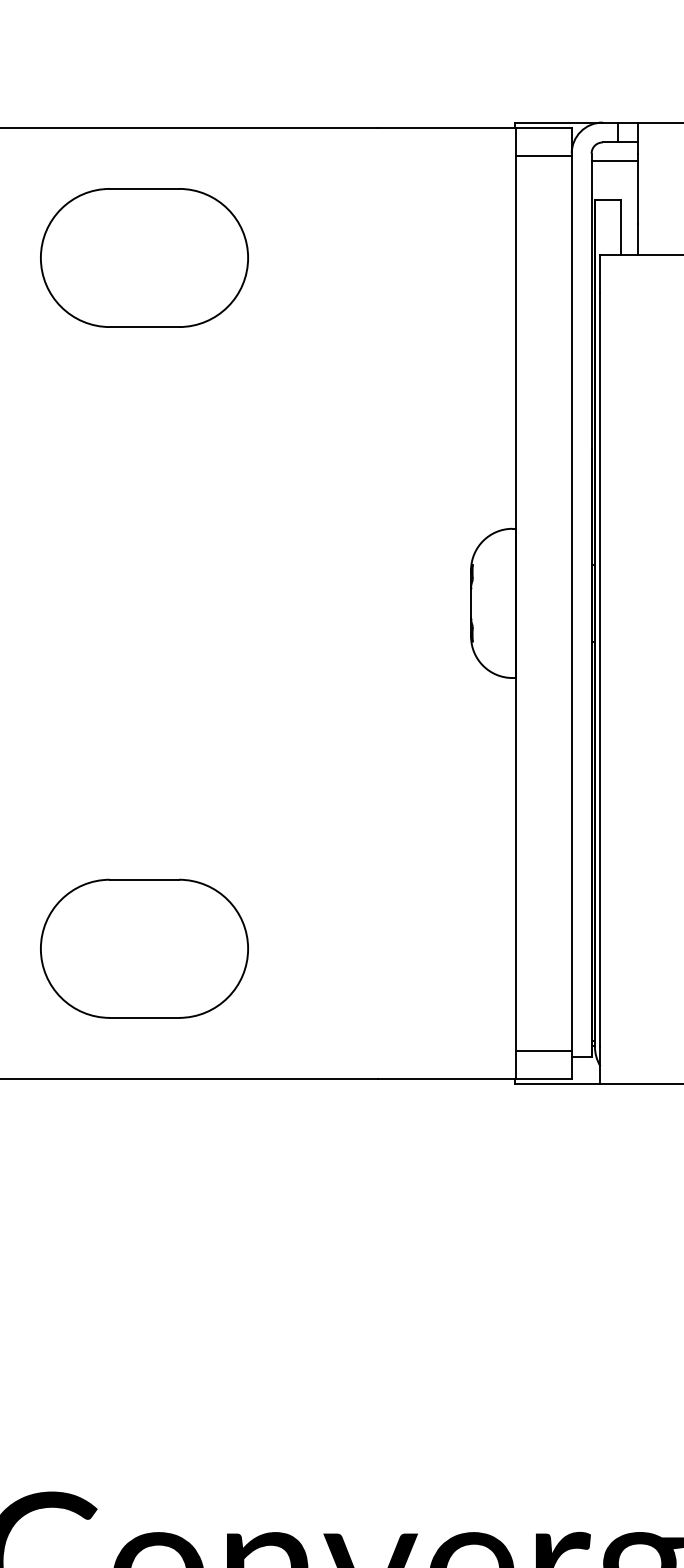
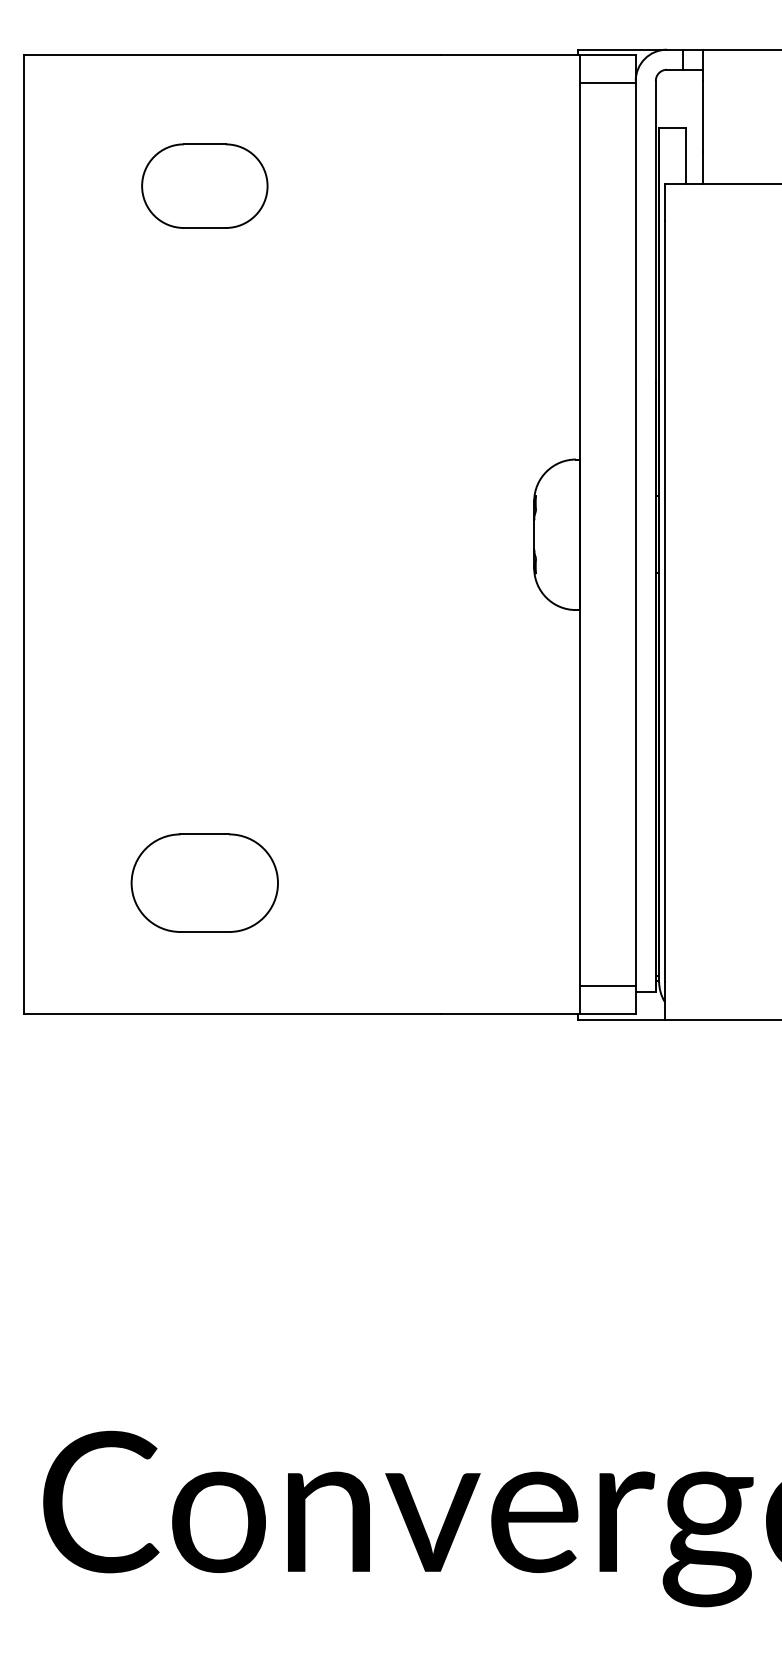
line: (614, 161) -> (678, 88), removed
part: (144, 257) -> (204, 185), size x0.6
part: (144, 948) -> (204, 882), size x0.7

